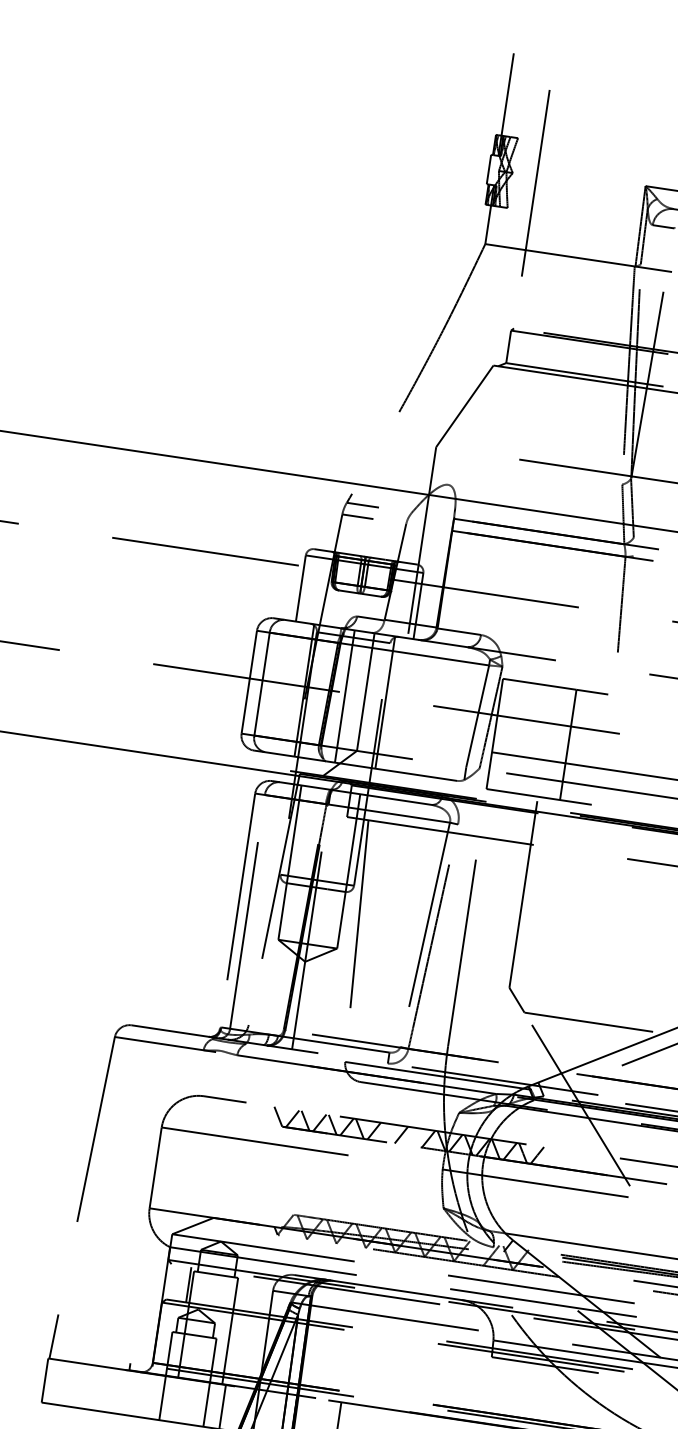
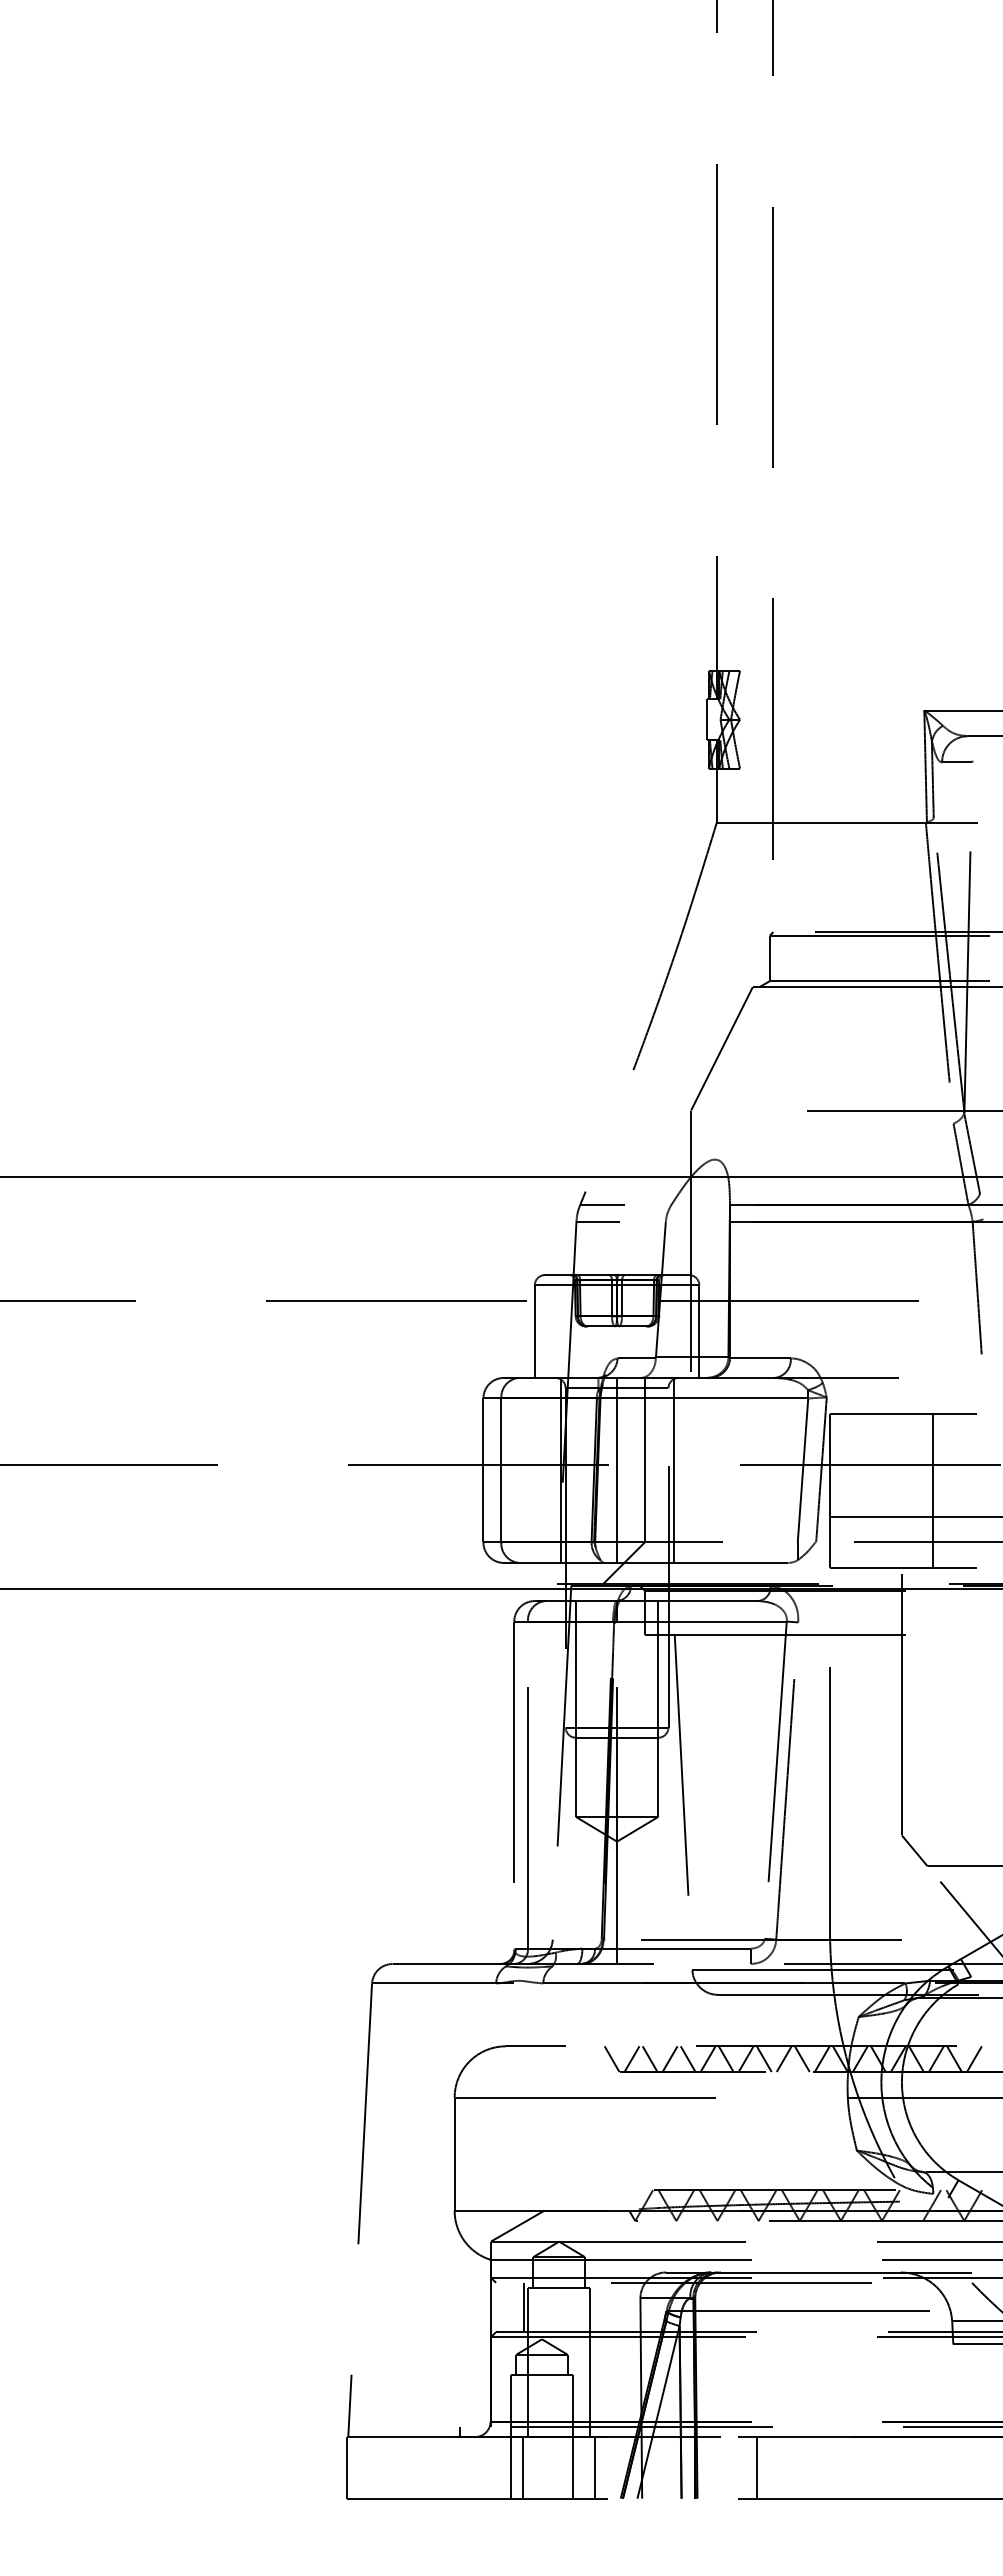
line: (386, 1132) -> (763, 2058), added
line: (413, 1136) -> (801, 2058), added
line: (171, 1399) -> (523, 2467), added

